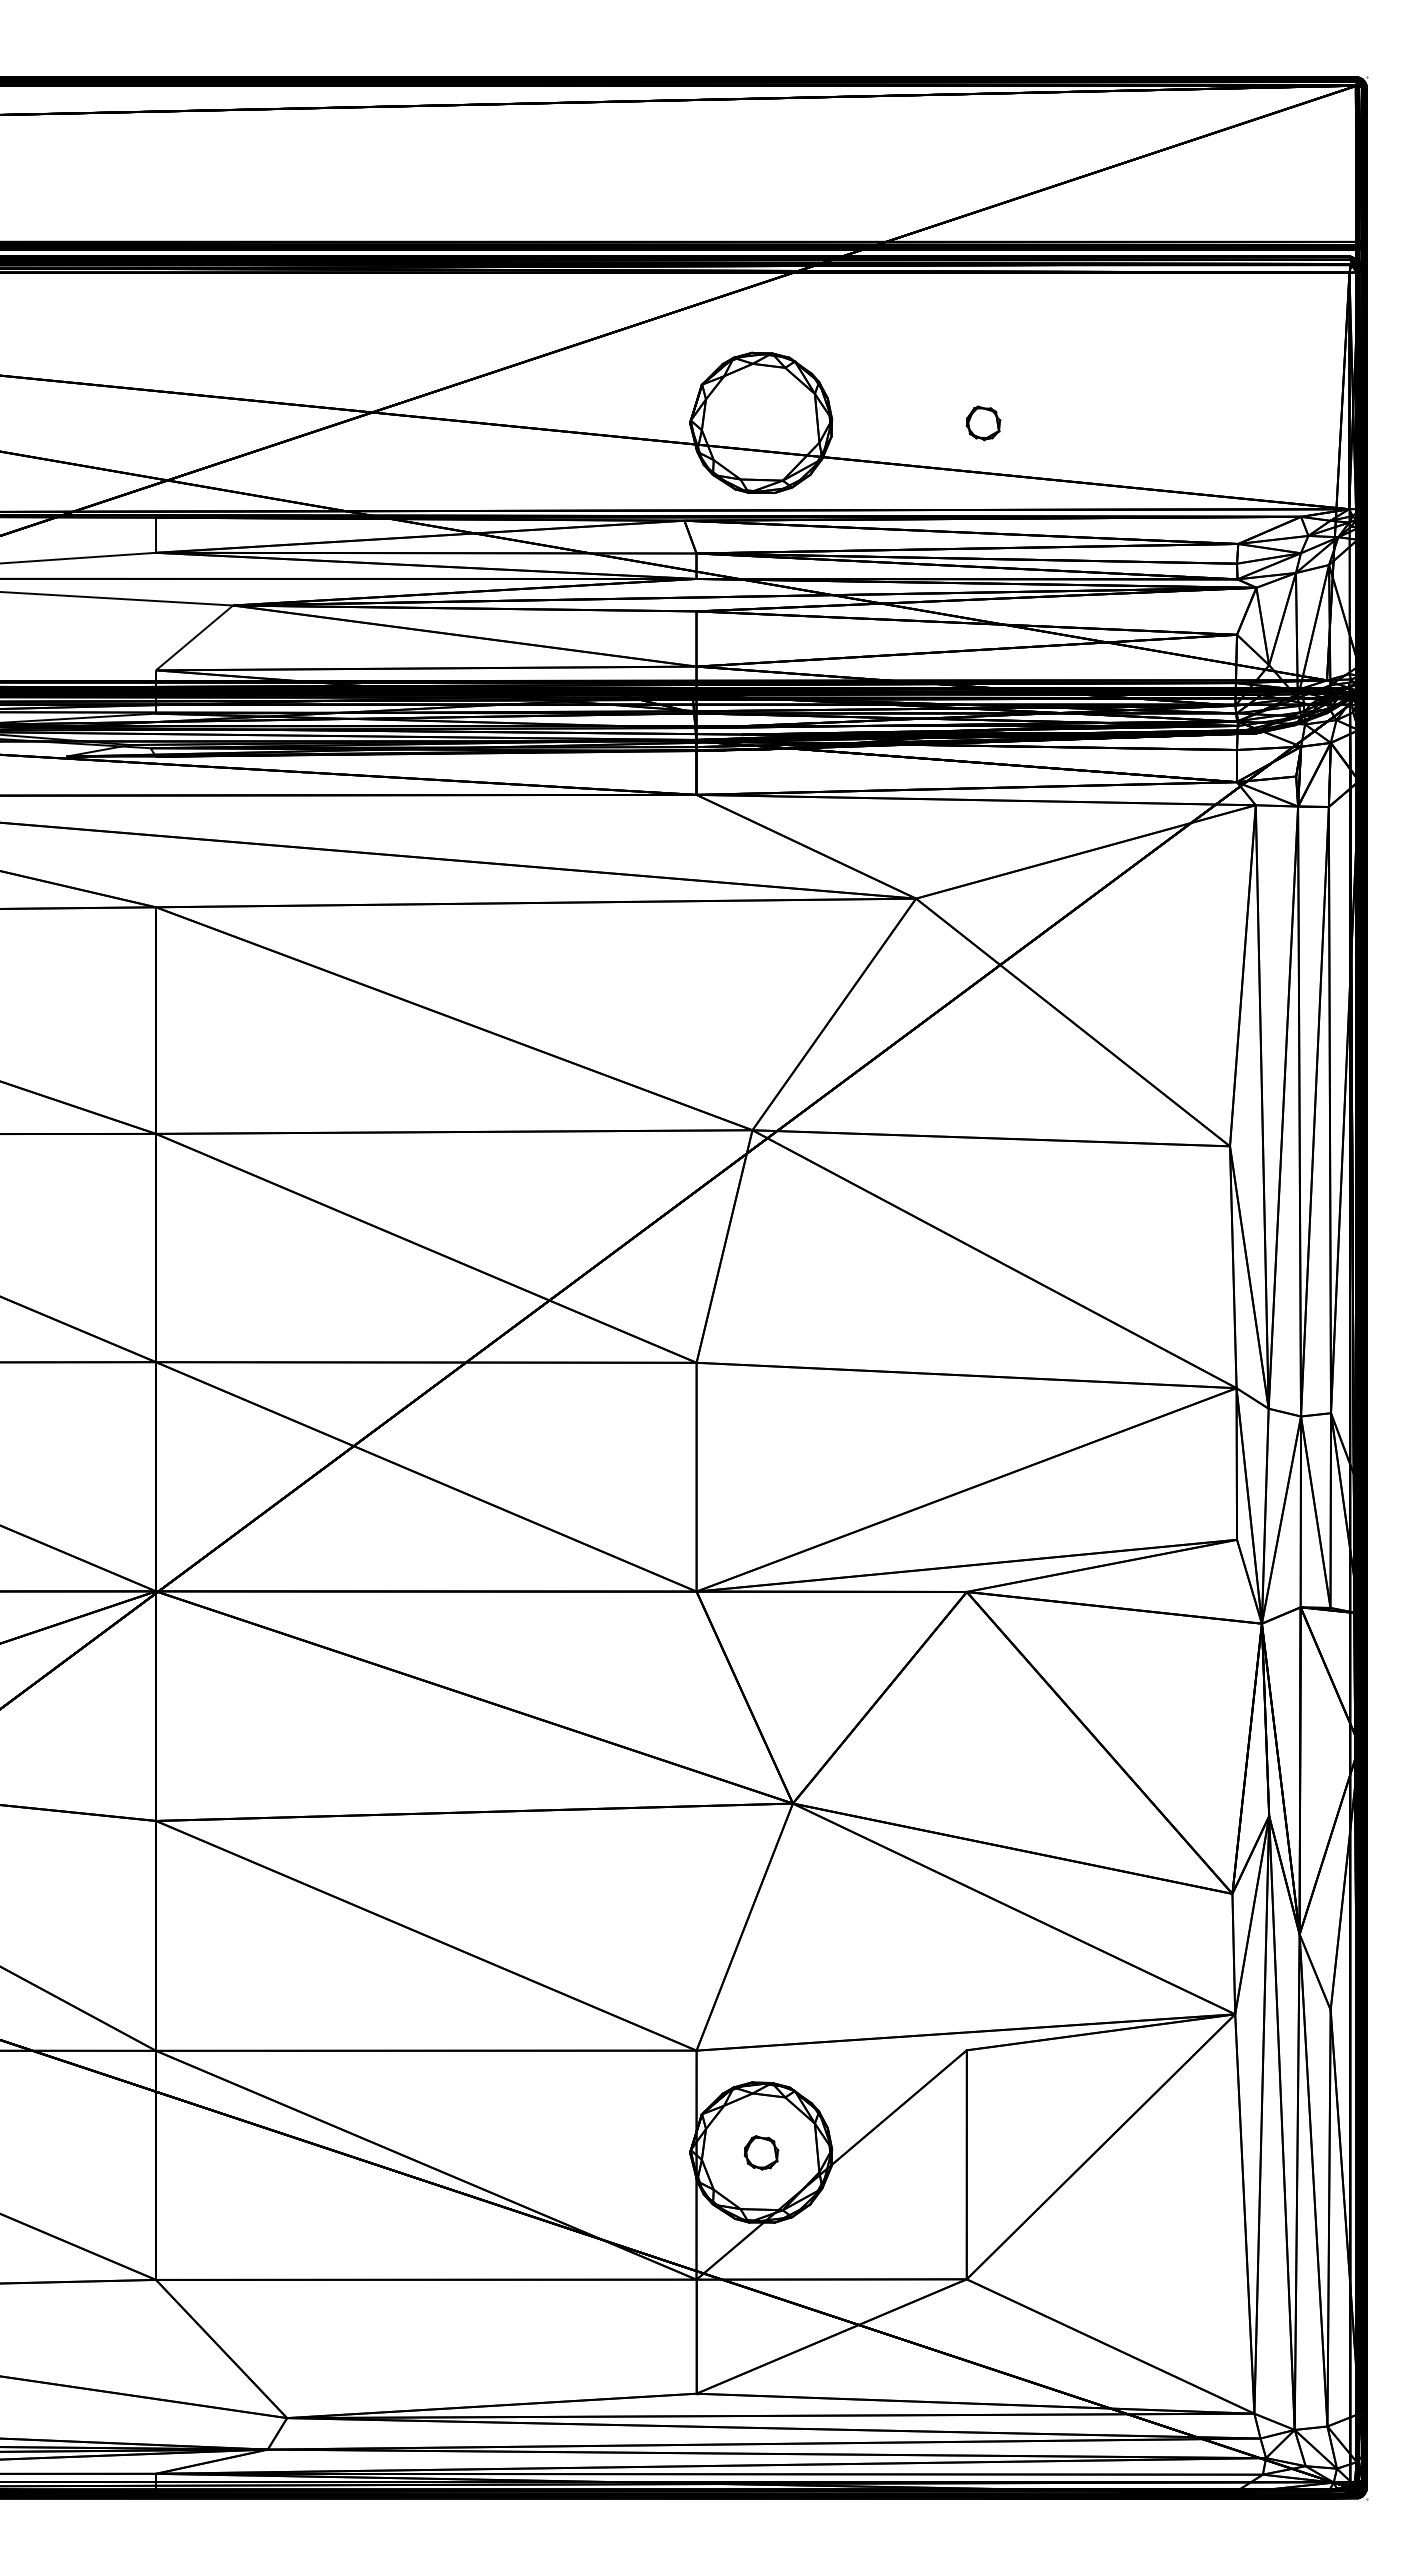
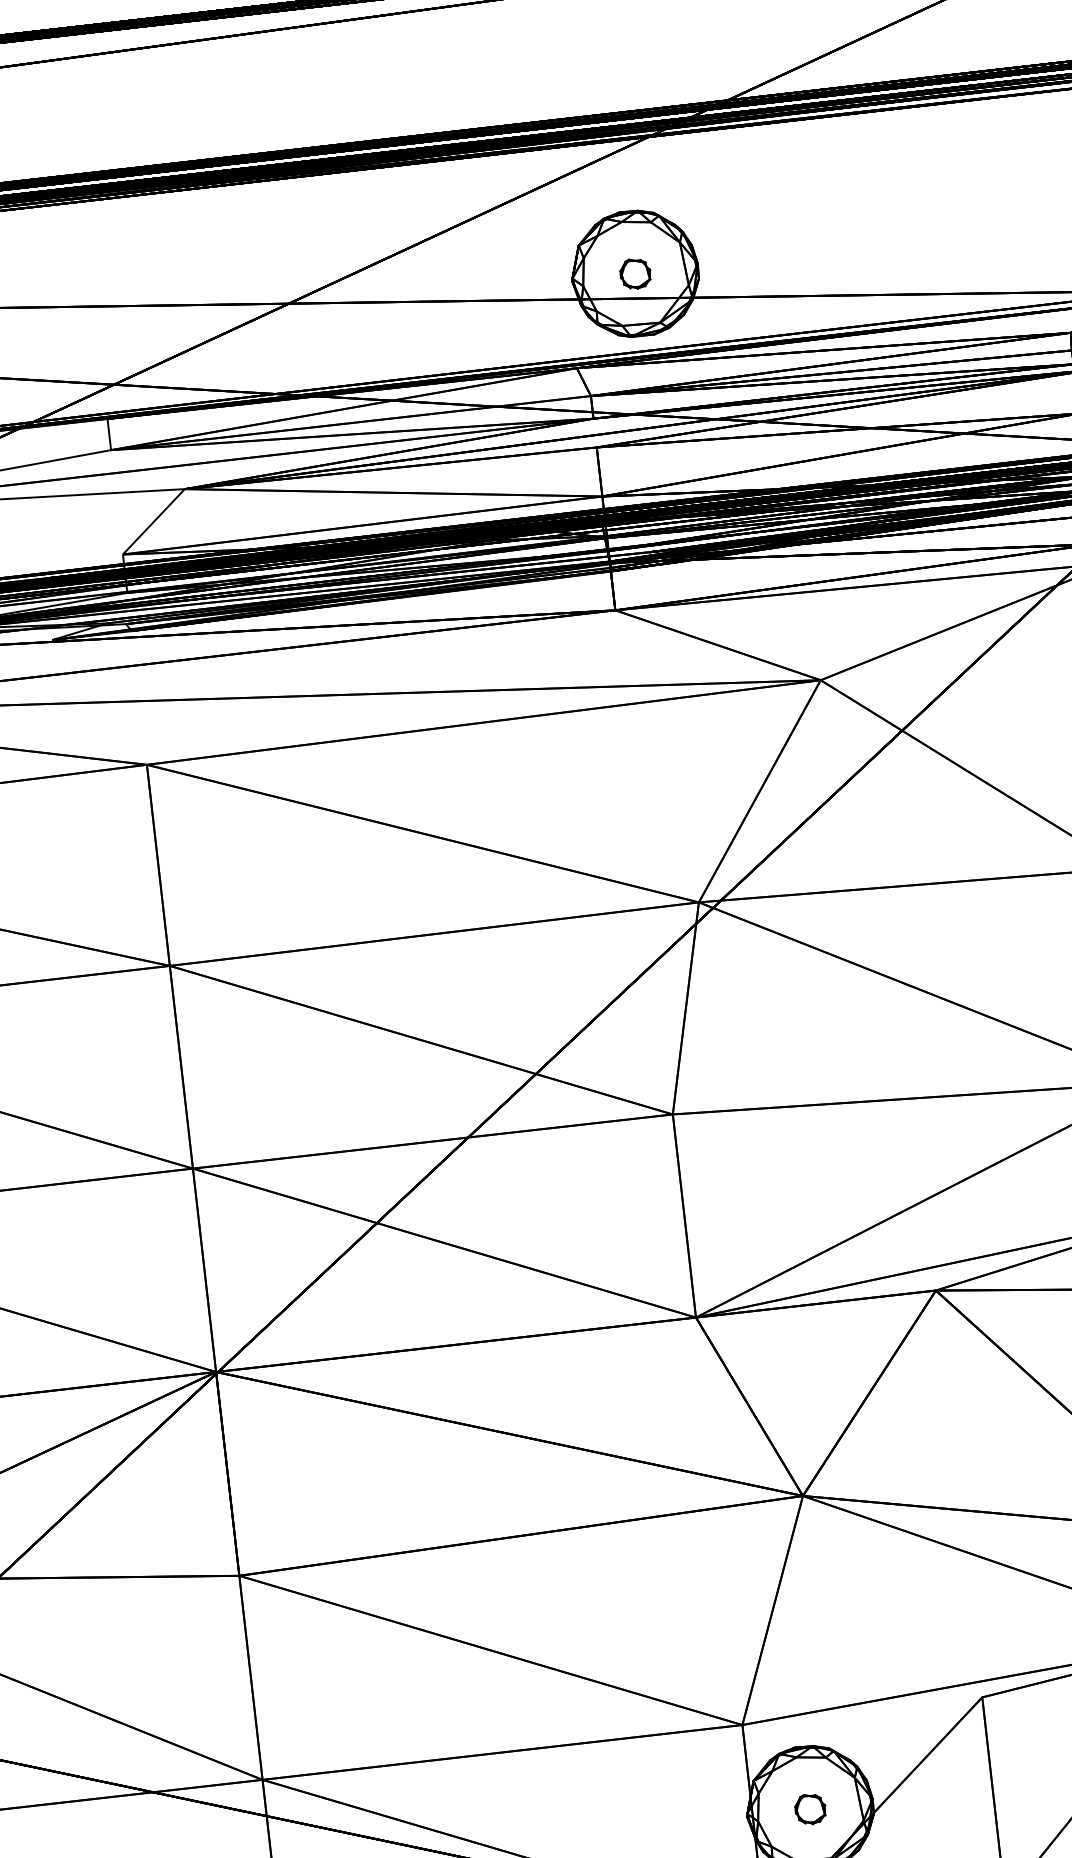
part: (983, 423) -> (635, 274), moved

